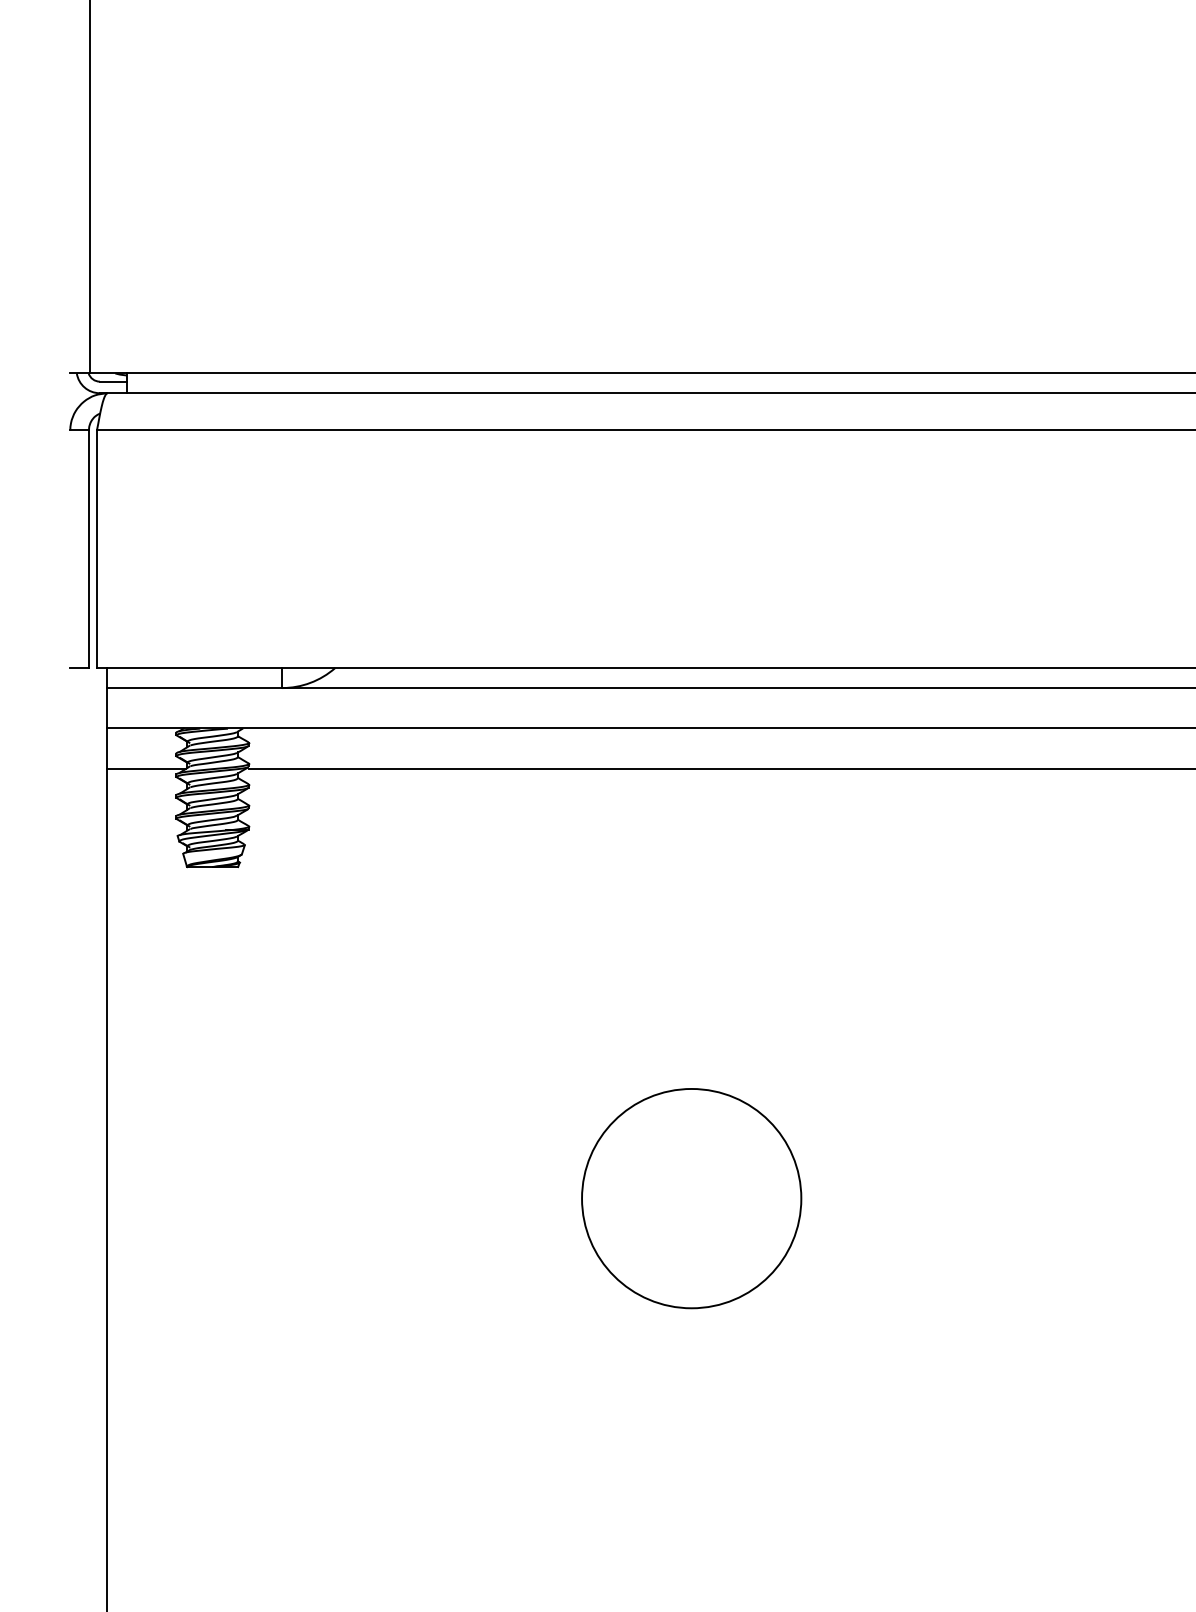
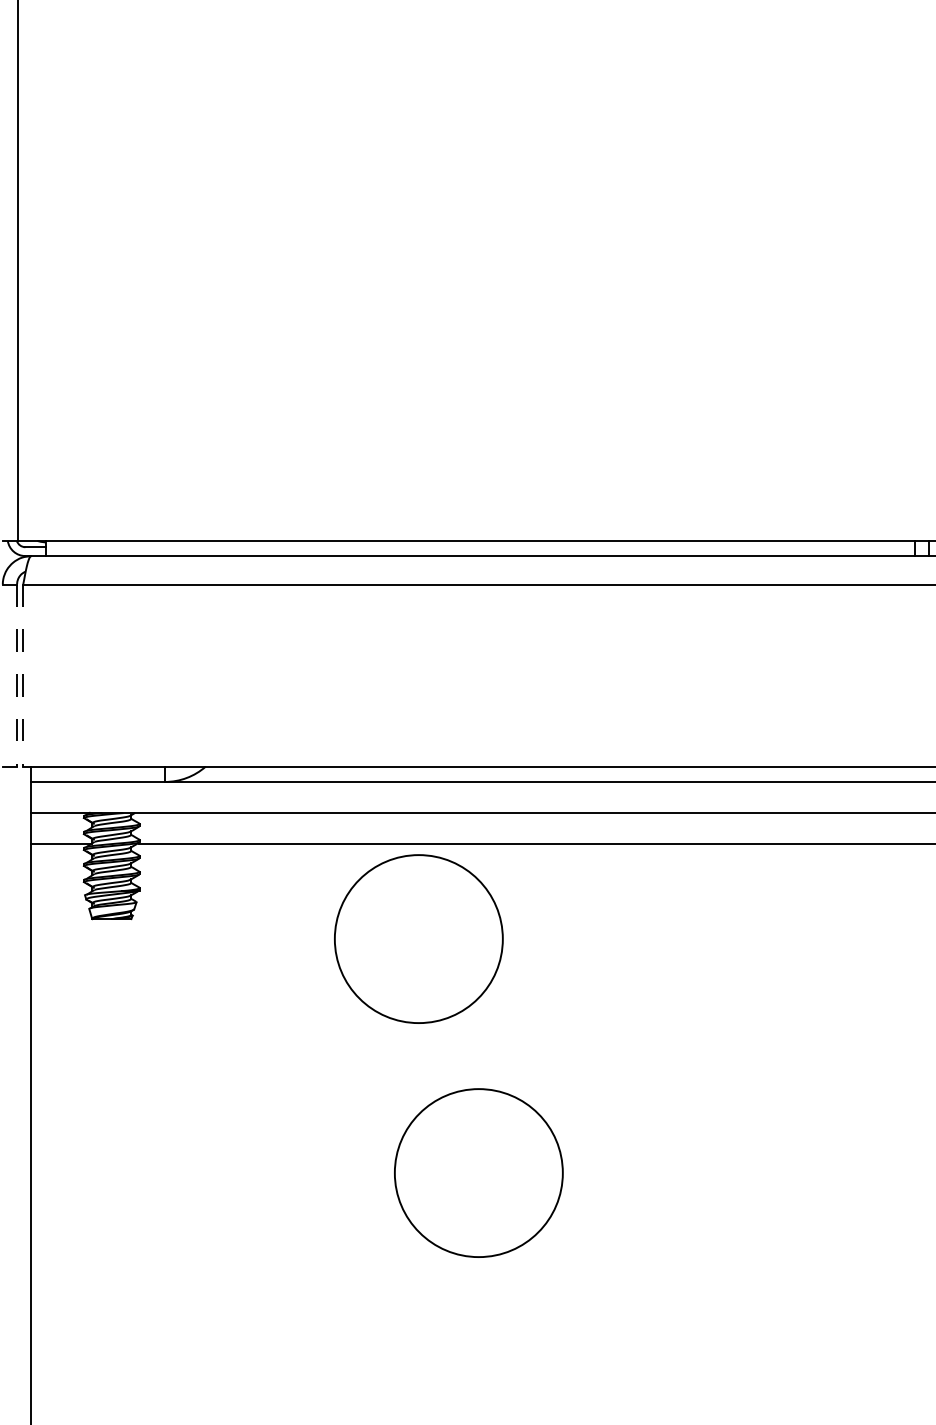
line: (88, 550) -> (16, 676), solid -> dashed
line: (97, 550) -> (23, 676), solid -> dashed
circle: (612, 892) -> (418, 938), added

